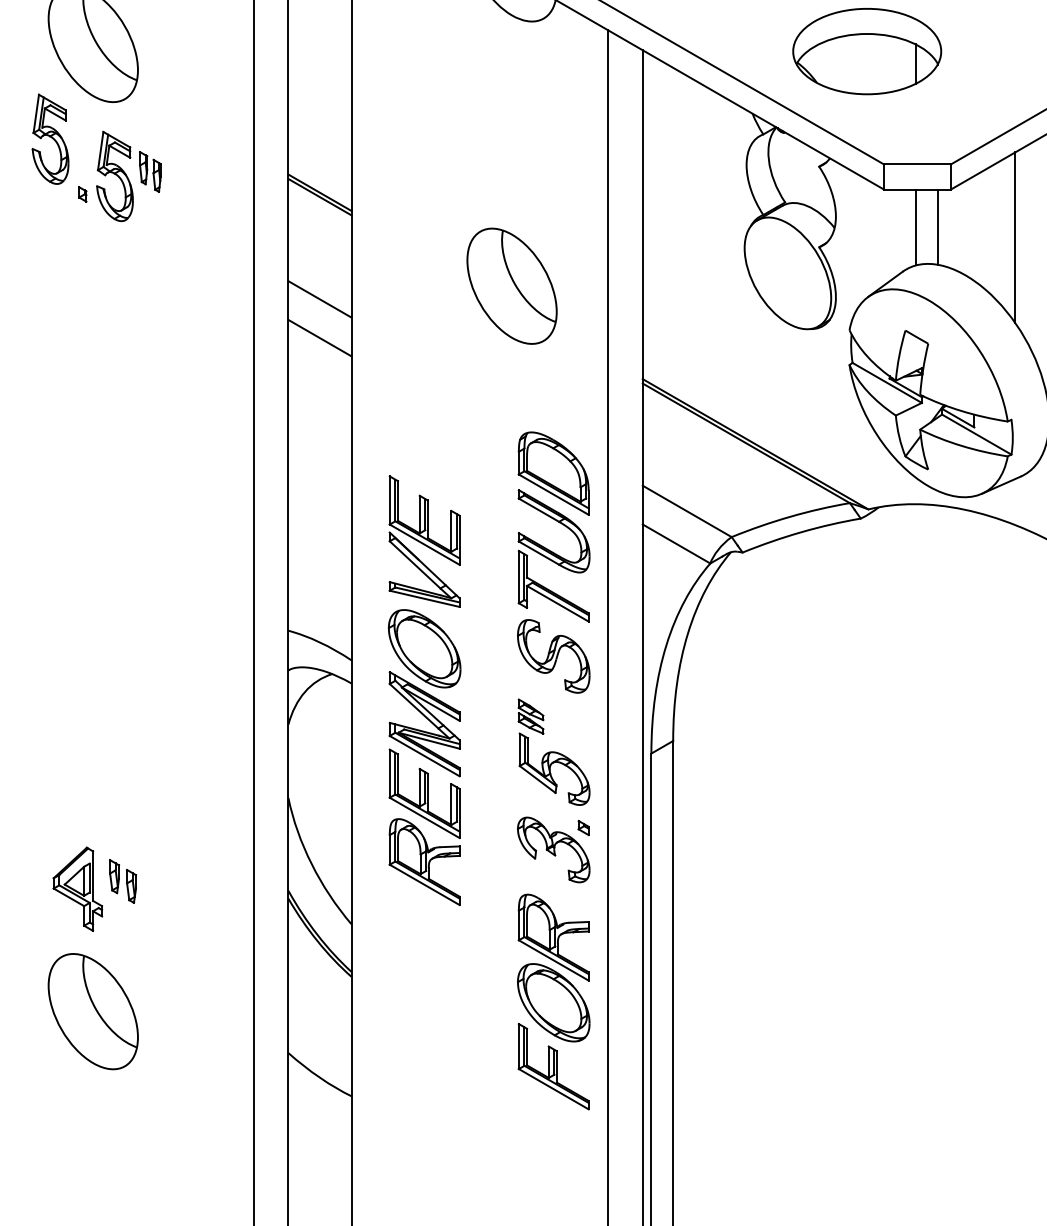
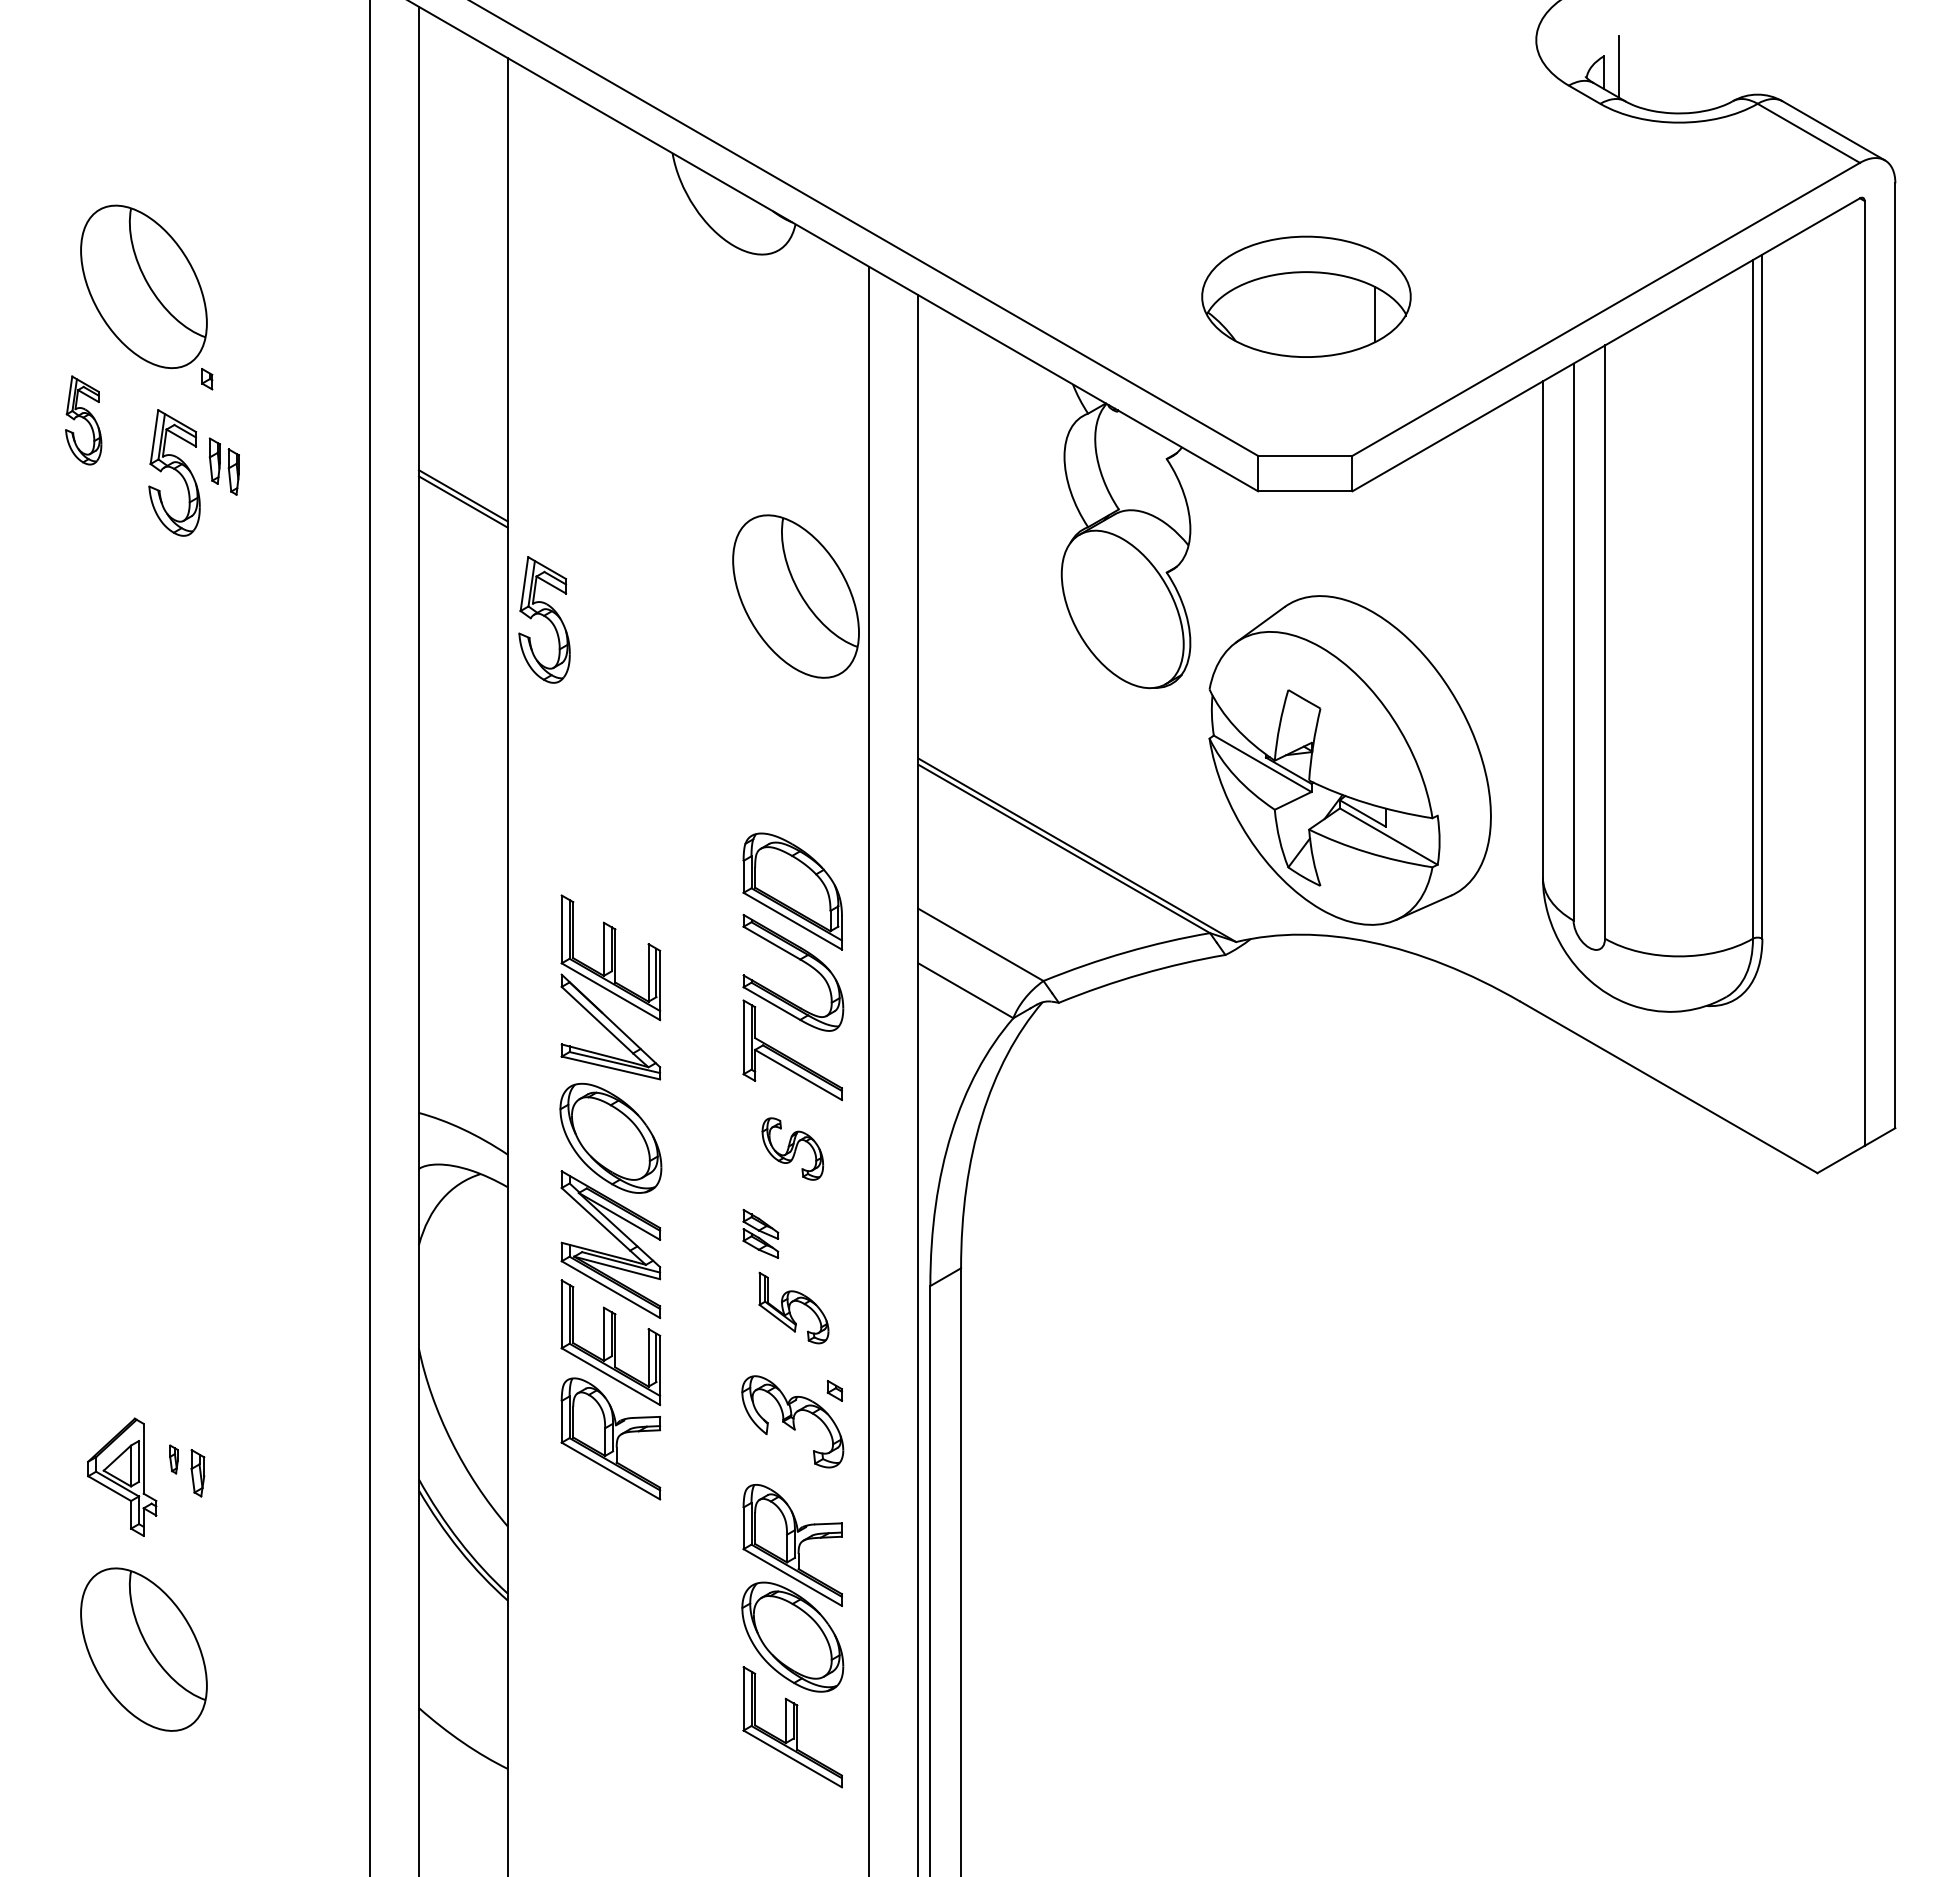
part: (867, 51) -> (1306, 296), moved
part: (50, 139) -> (83, 420), size x0.7
part: (83, 194) -> (207, 379), moved
line: (915, 227) -> (1302, 544), removed
line: (937, 227) -> (1333, 544), removed
line: (1014, 237) -> (1442, 559), removed
part: (377, 280) -> (544, 619), added
part: (511, 286) -> (795, 596), moved
line: (319, 298) -> (462, 645), removed
line: (319, 338) -> (462, 700), removed
part: (553, 655) -> (792, 1148), size x0.6
part: (554, 768) -> (793, 1307), size x0.7
part: (114, 876) -> (173, 1459), size x0.6

